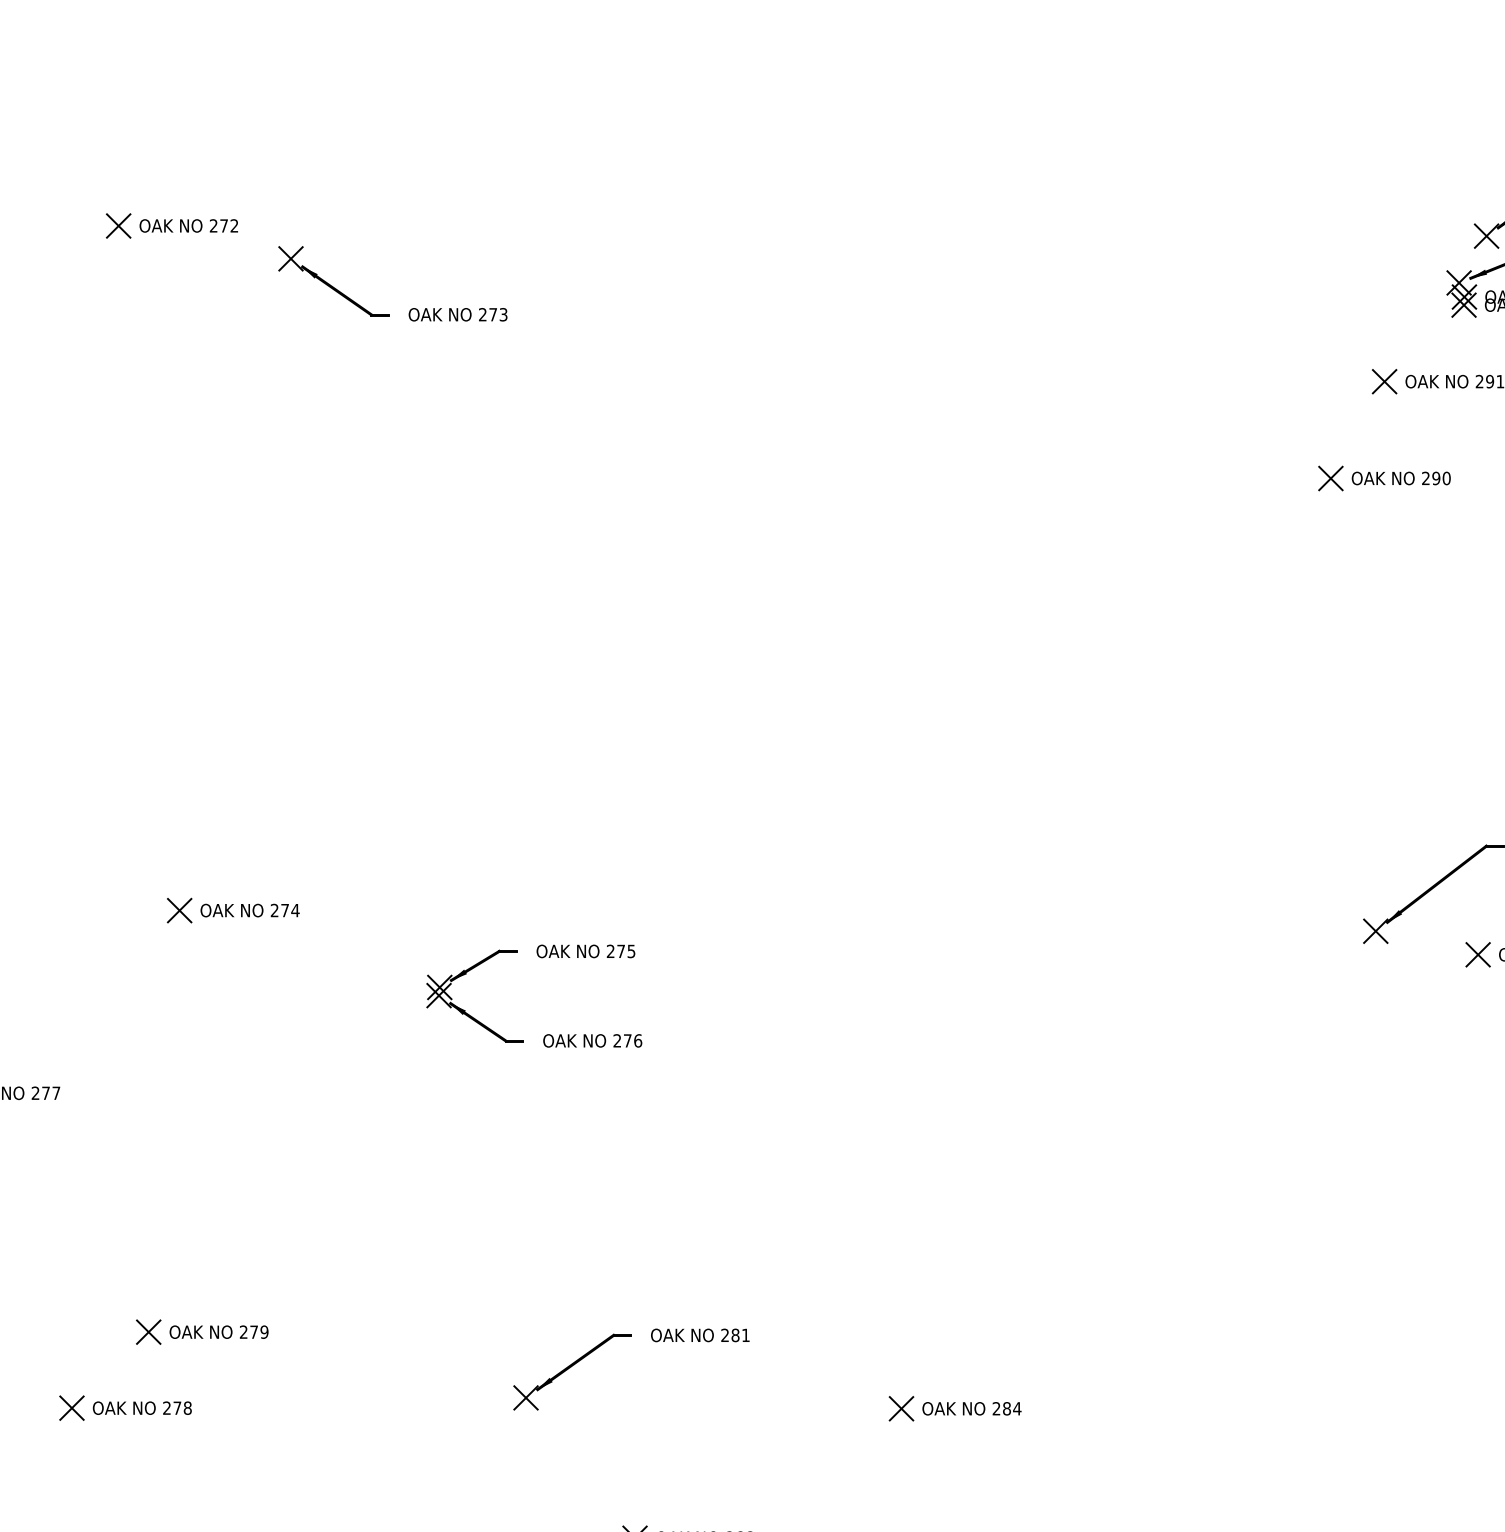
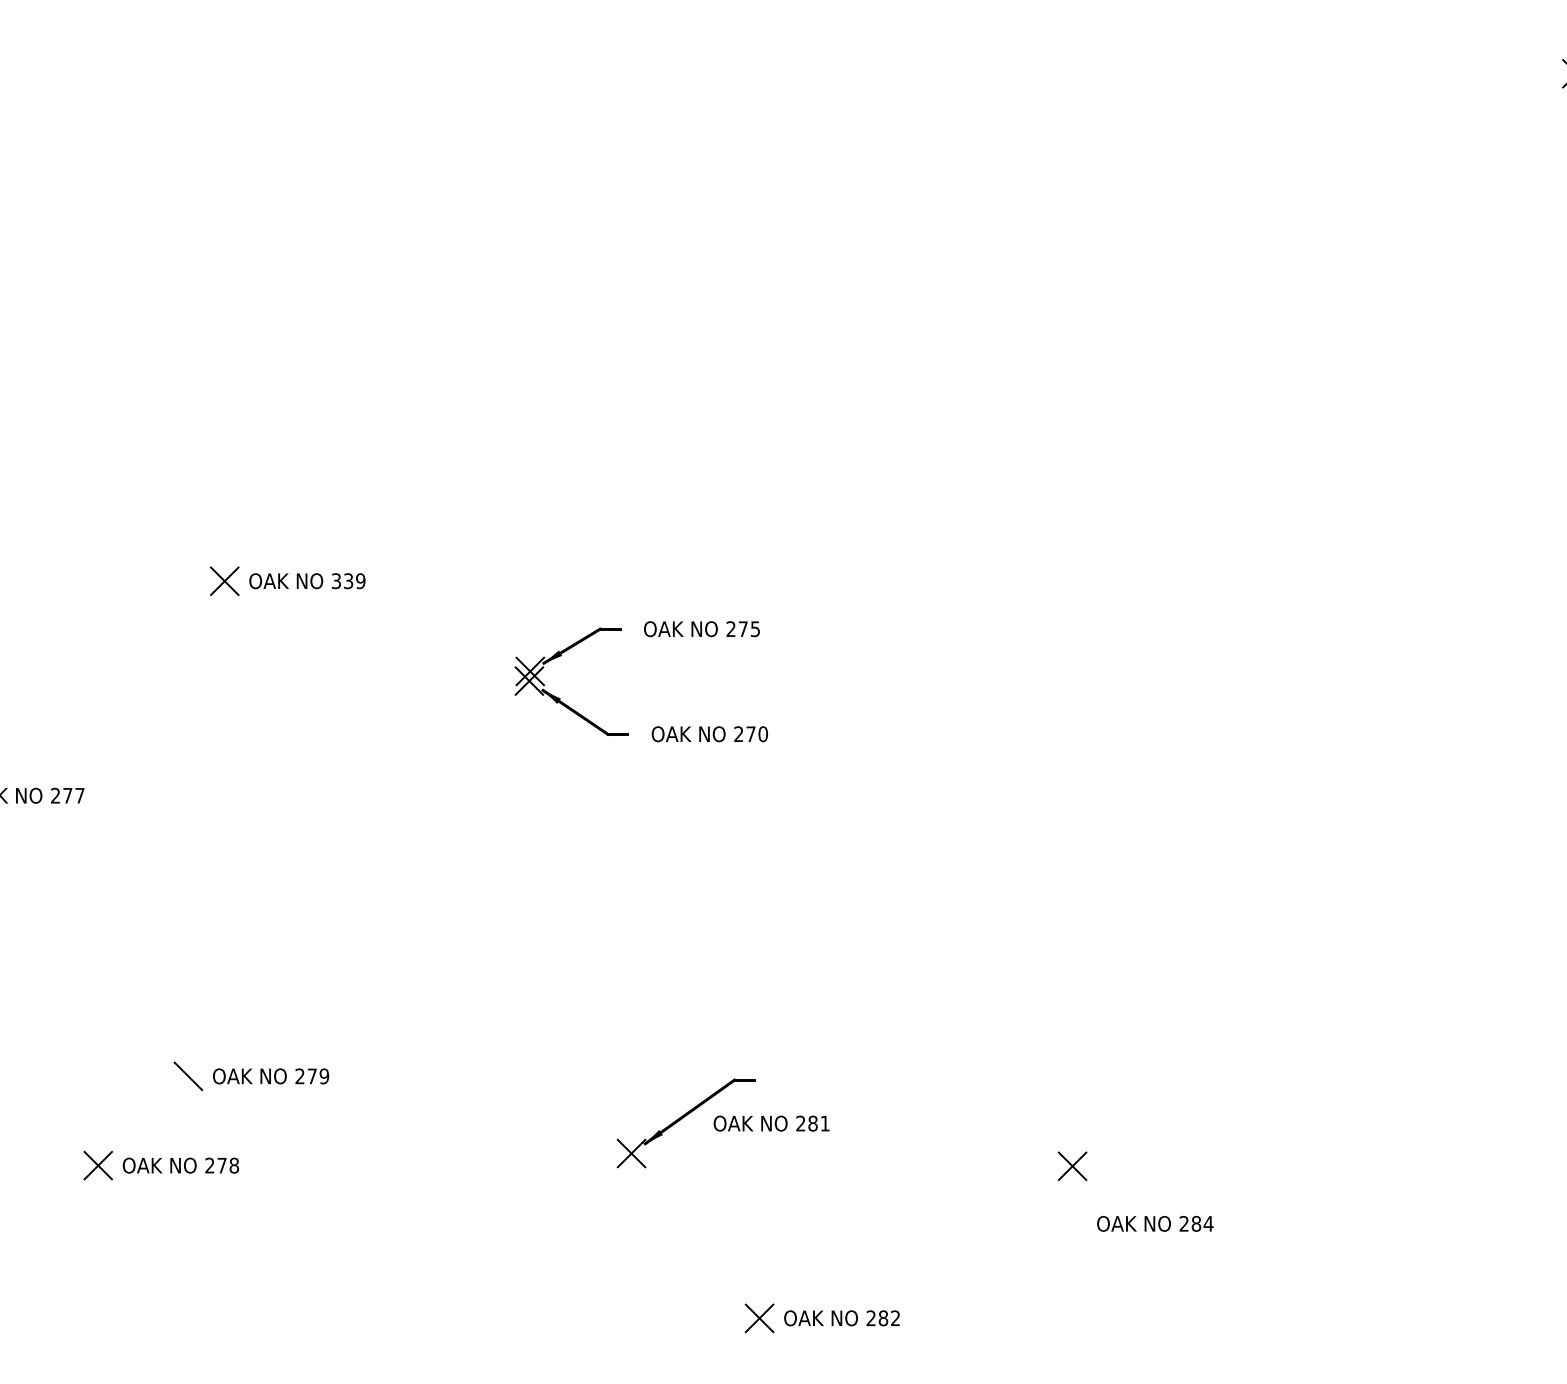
text: (284, 910) -> (347, 581), 274 -> 339
text: (638, 1040) -> (763, 733), 276 -> 270
line: (148, 1331) -> (188, 1075), removed
text: (700, 1335) -> (771, 1123), moved
text: (971, 1408) -> (1154, 1223), moved

